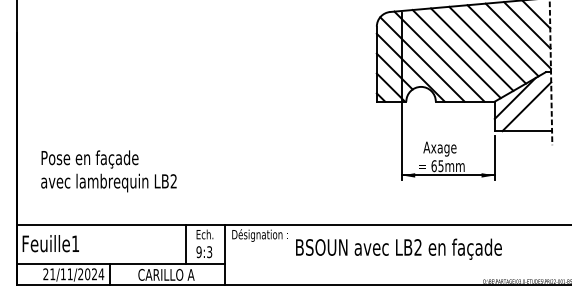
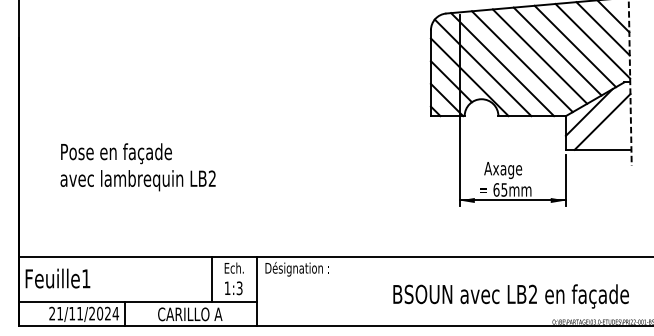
text: (108, 171) -> (137, 167), moved
text: (398, 248) -> (510, 295), moved
text: (198, 252) -> (226, 288), 9:3 -> 1:3

